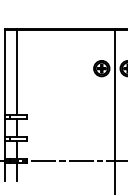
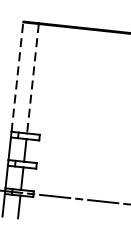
line: (4, 72) -> (16, 77), solid -> dashed
line: (16, 72) -> (32, 79), solid -> dashed

